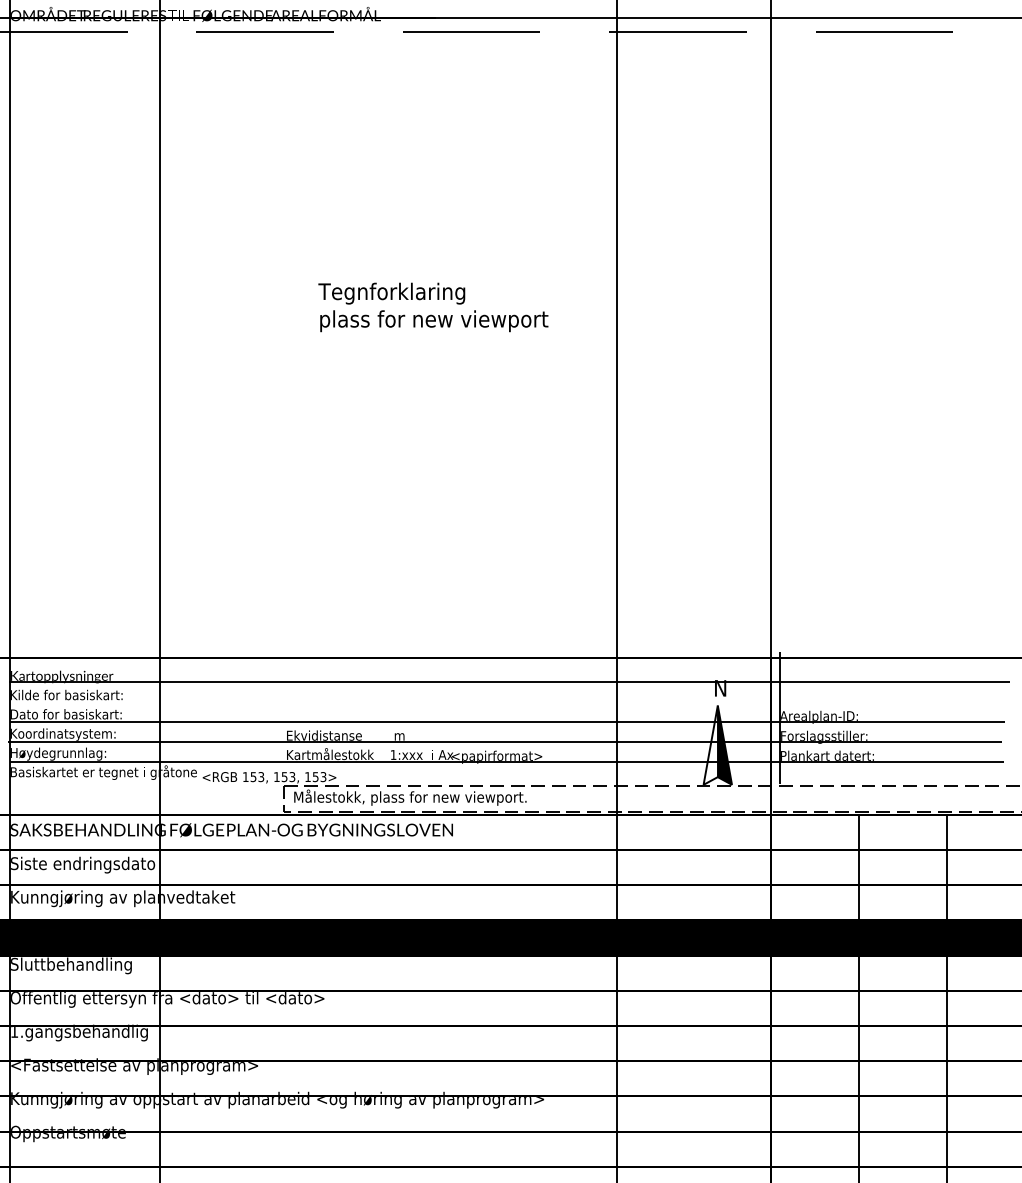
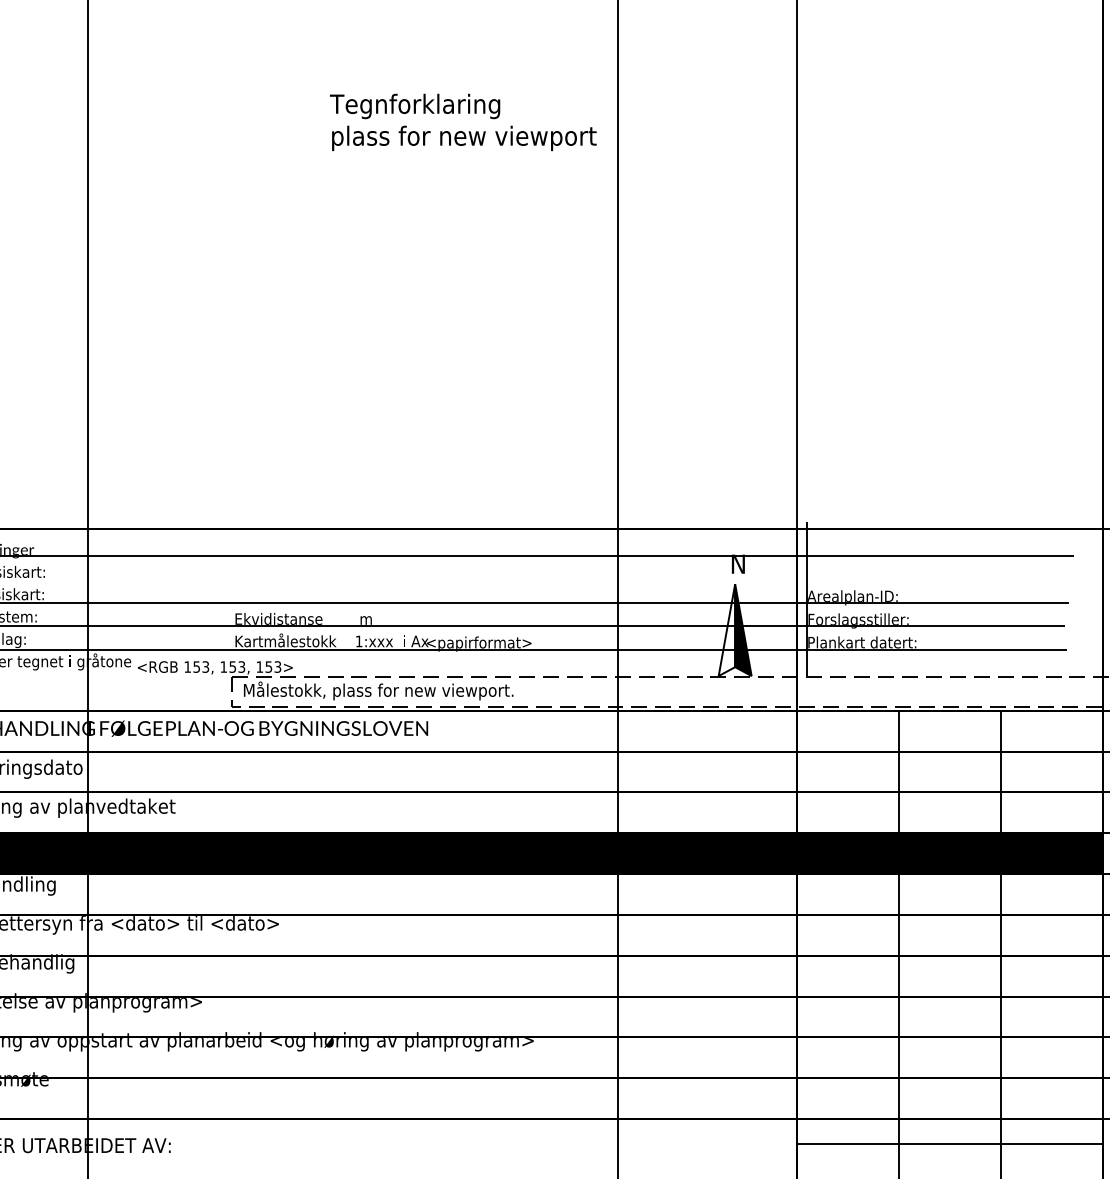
text: (433, 307) -> (463, 122), moved

